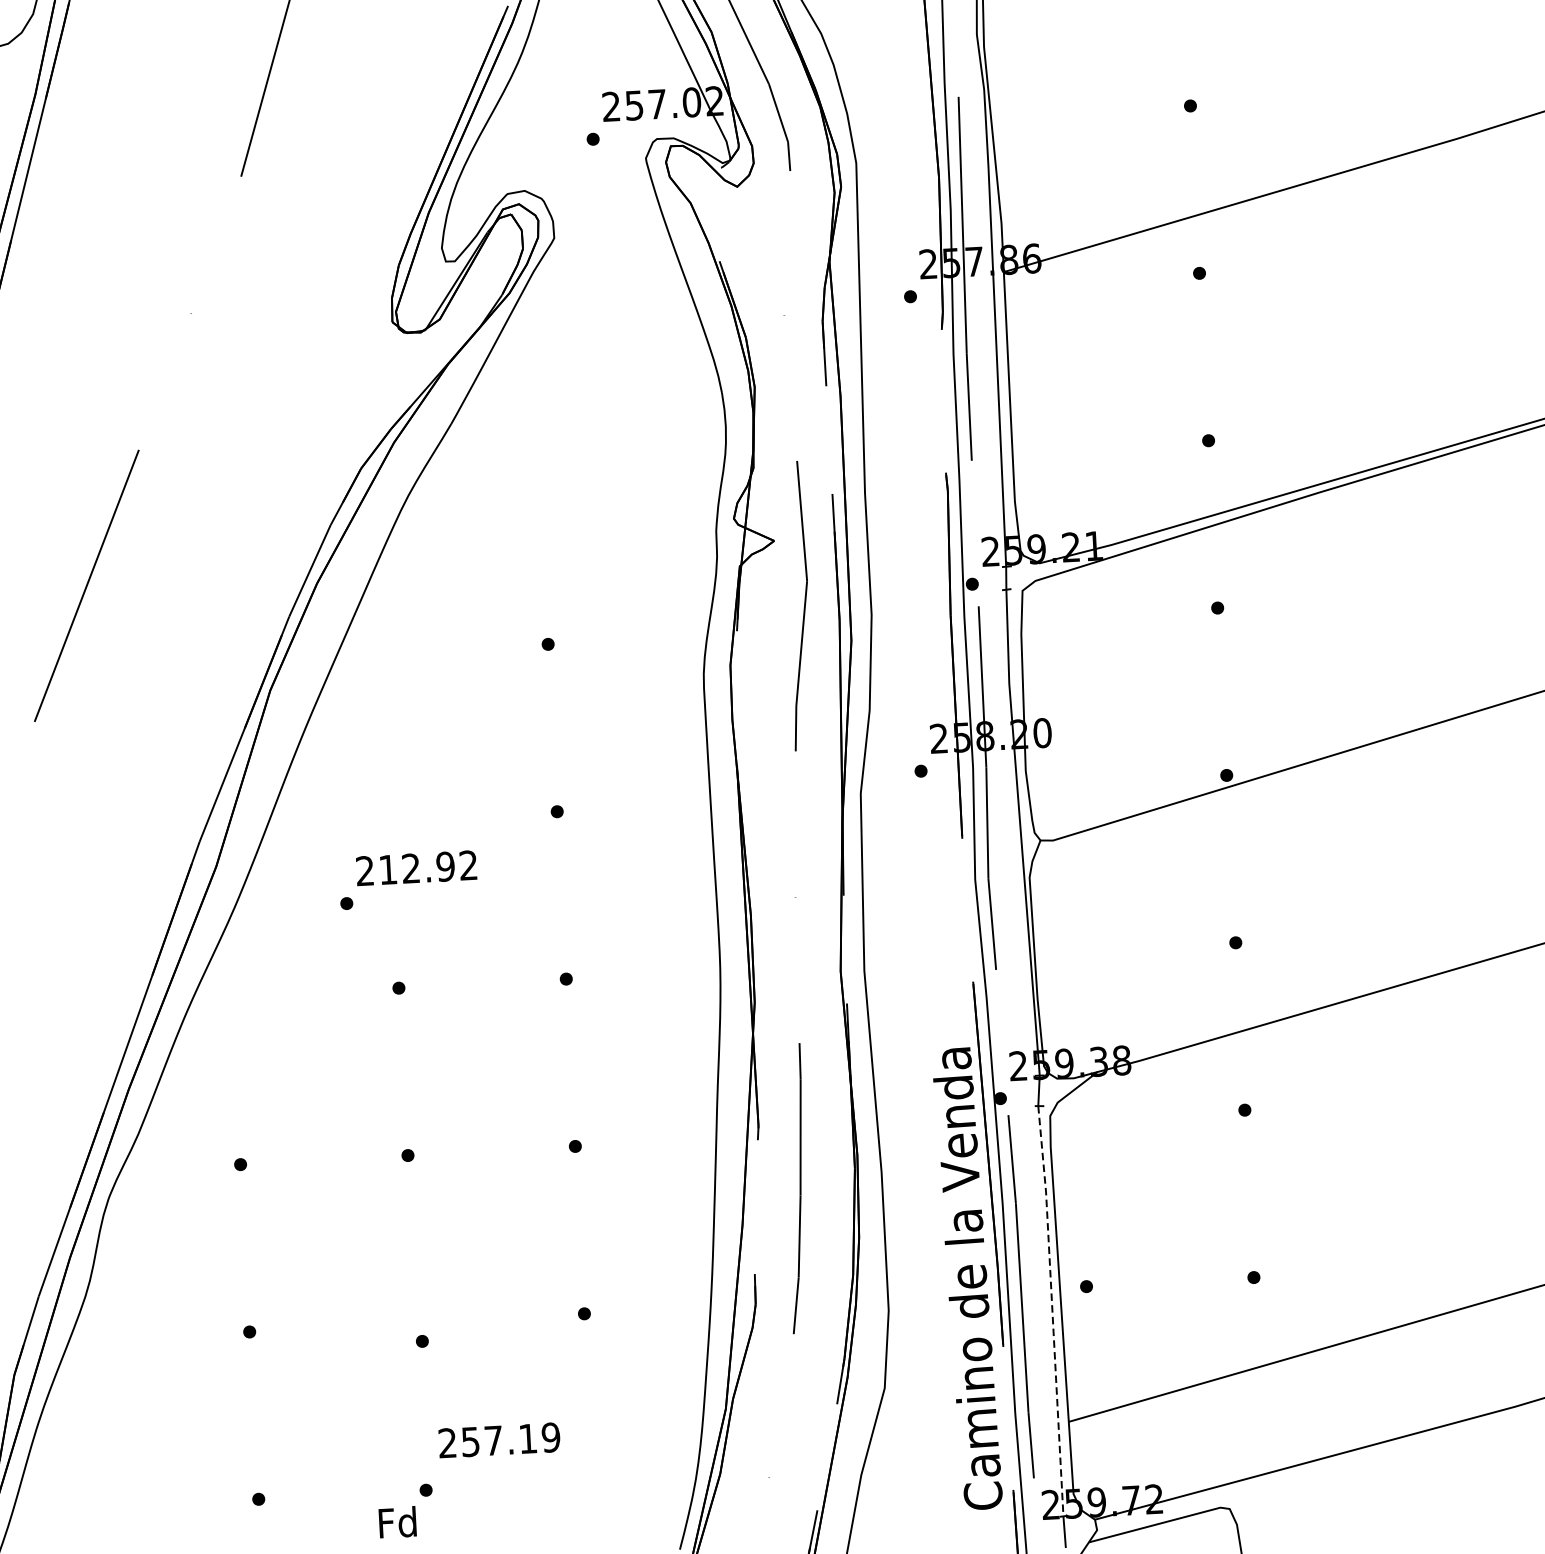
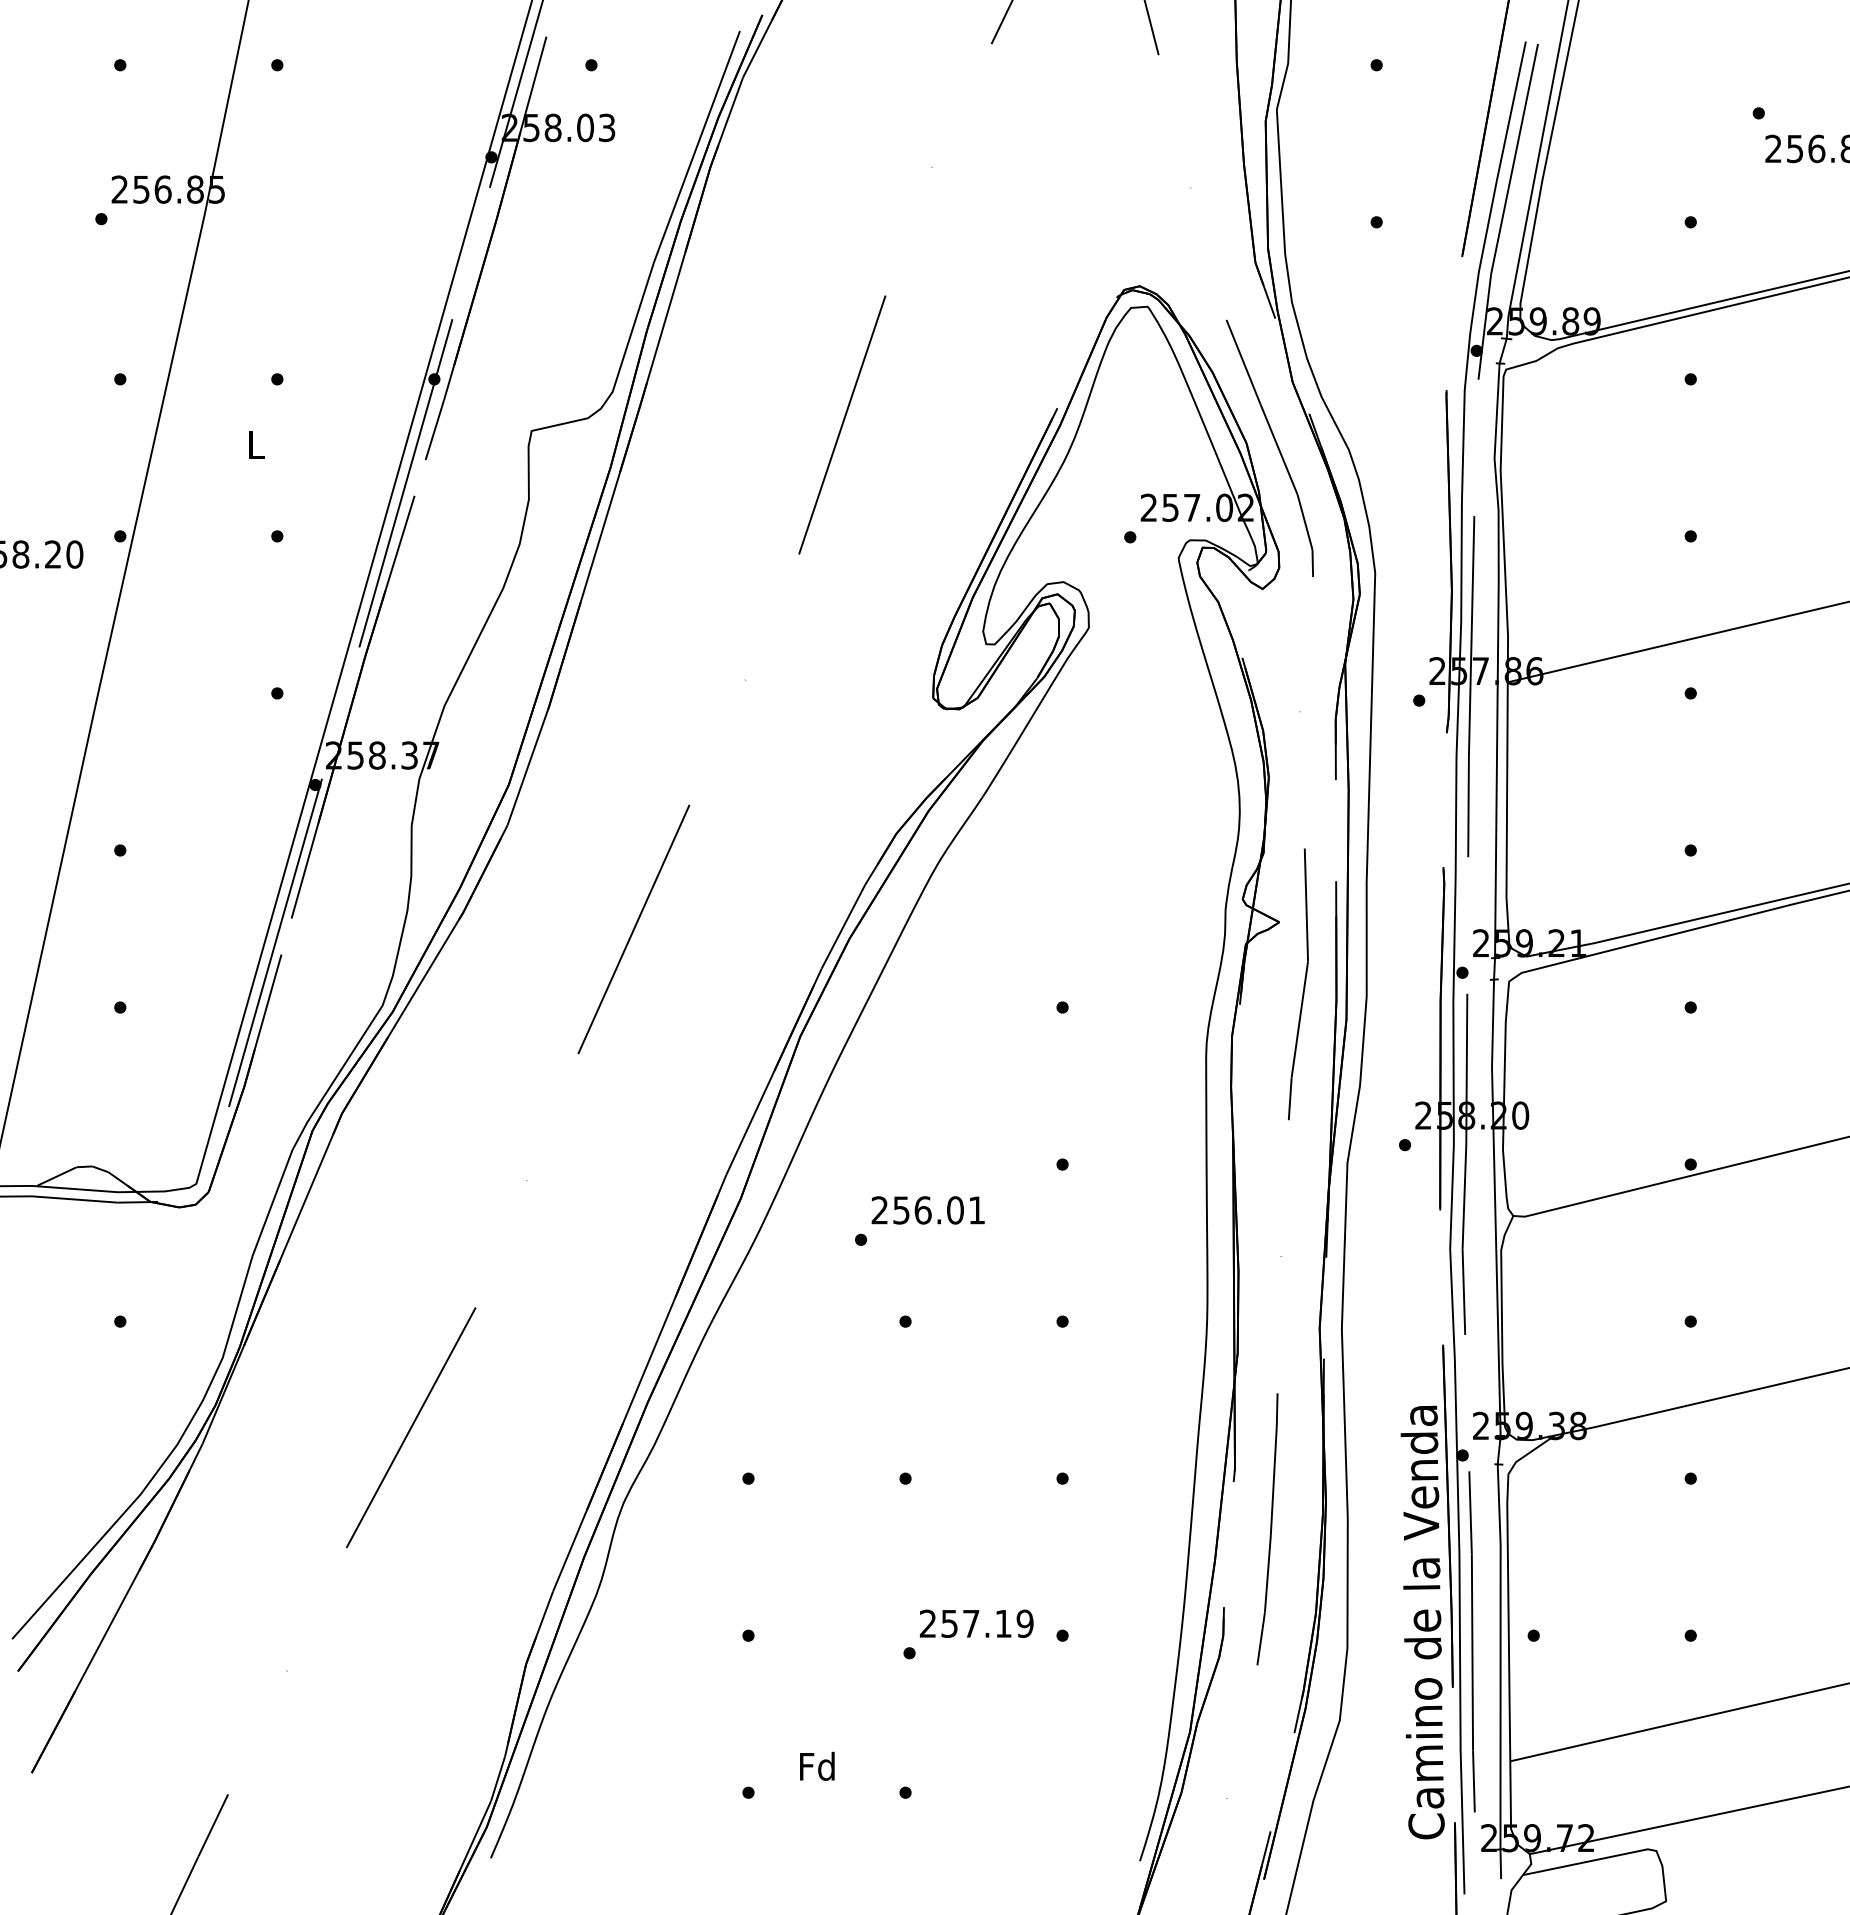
text: (427, 867) -> (938, 1210), 212.92 -> 256.01
line: (1052, 1310) -> (1500, 1656), dashed -> solid
text: (499, 1440) -> (976, 1623), moved
text: (397, 1521) -> (817, 1765), moved

